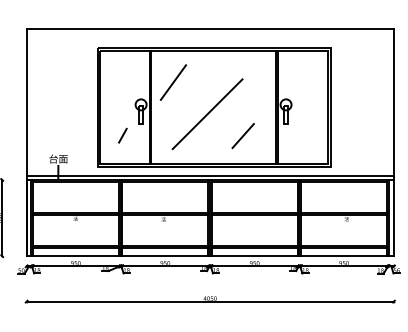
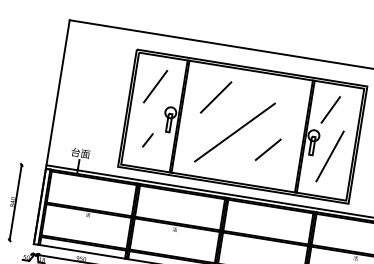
line: (298, 76) -> (330, 109), added
line: (121, 81) -> (155, 86), added
line: (172, 82) -> (215, 97), moved
line: (304, 122) -> (329, 156), added
line: (242, 136) -> (267, 150), moved

